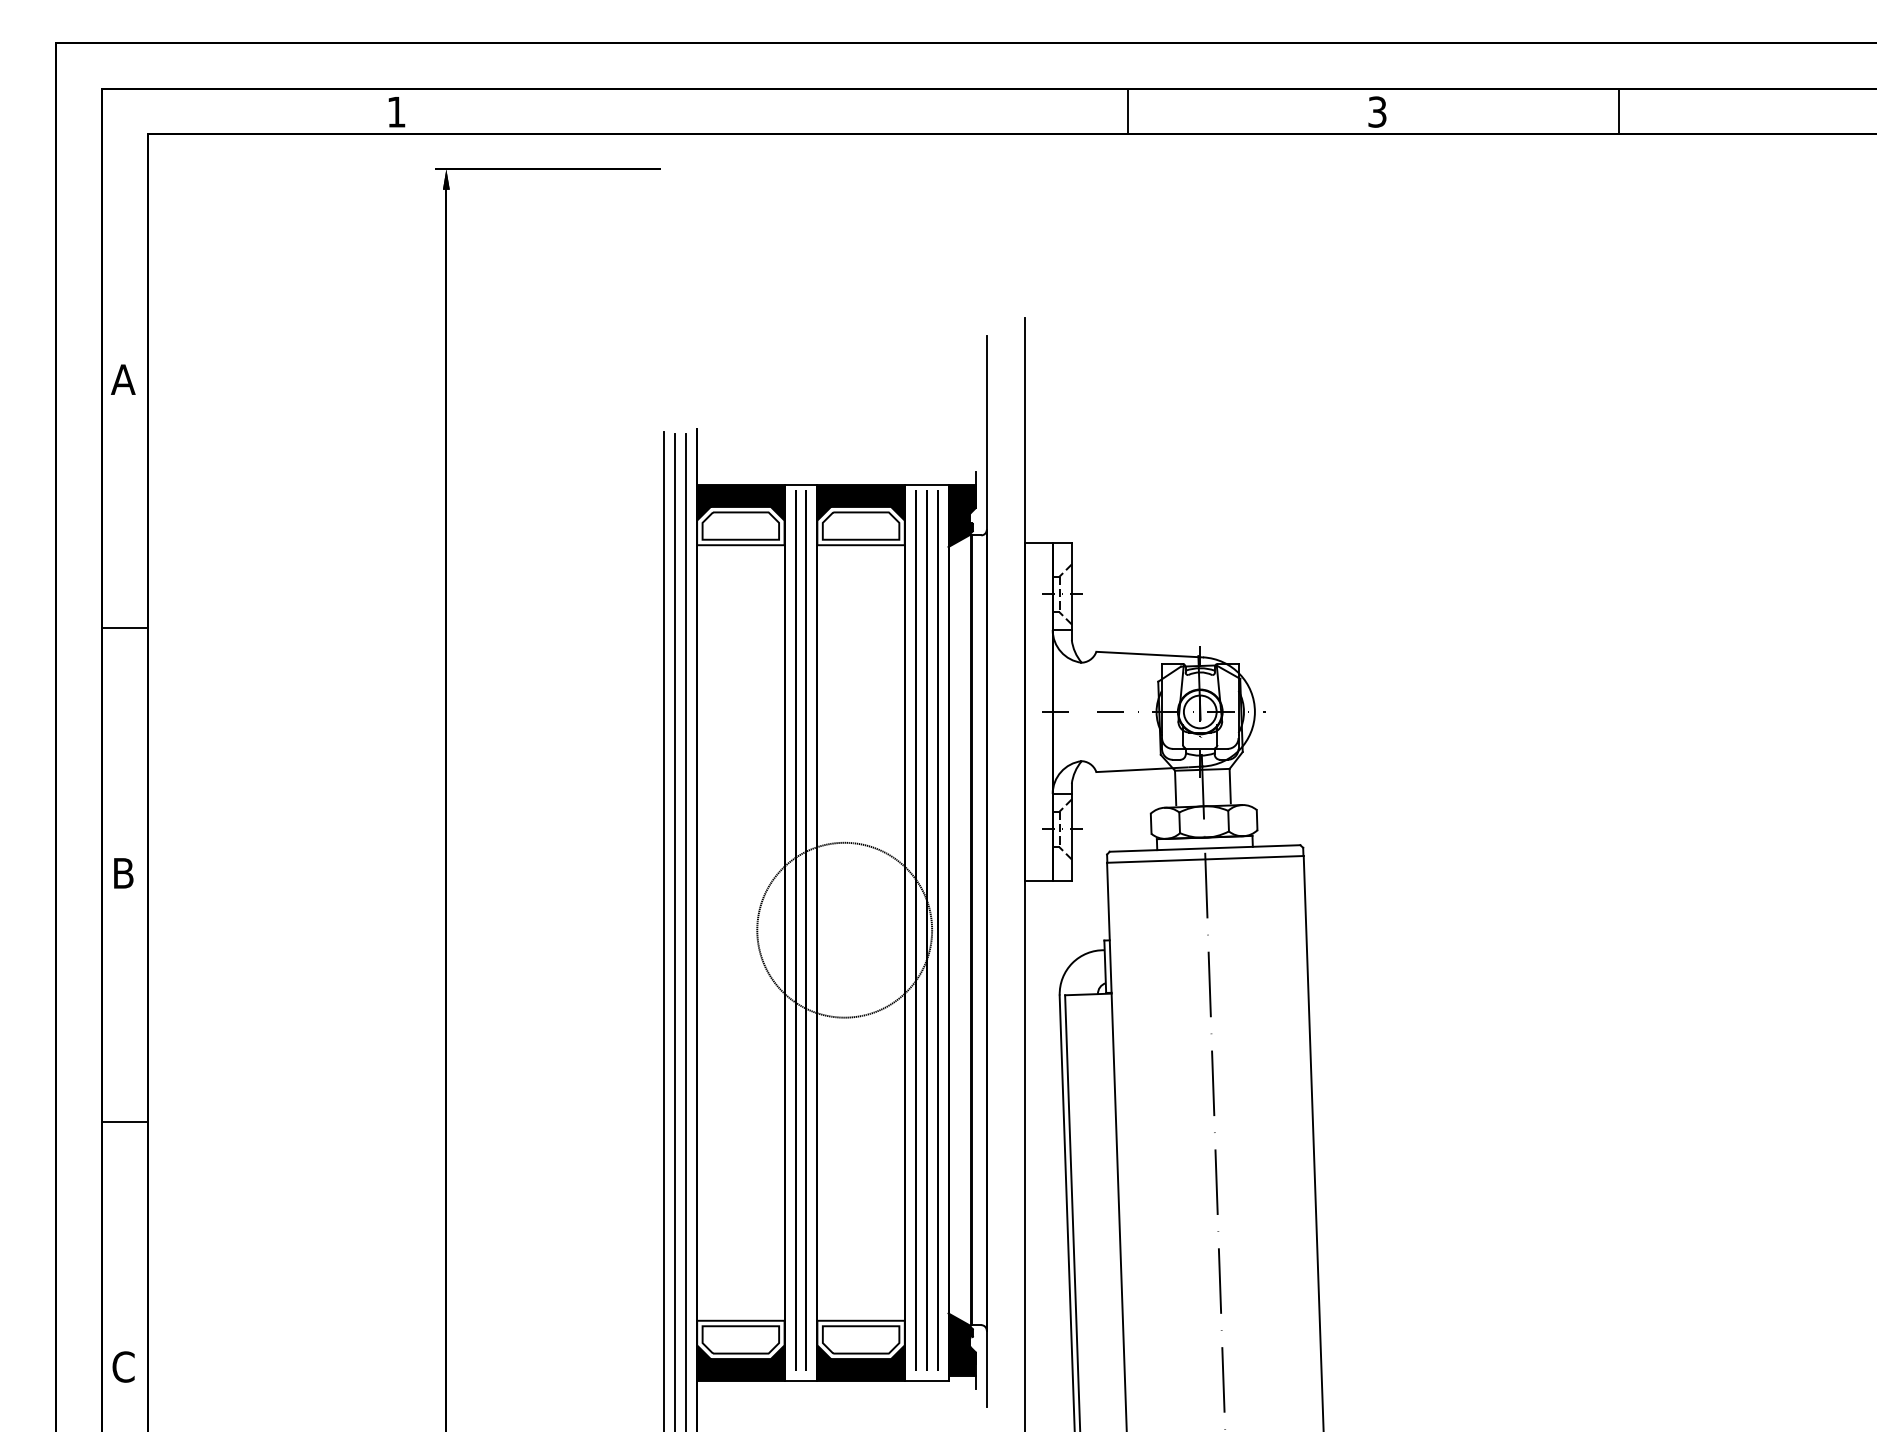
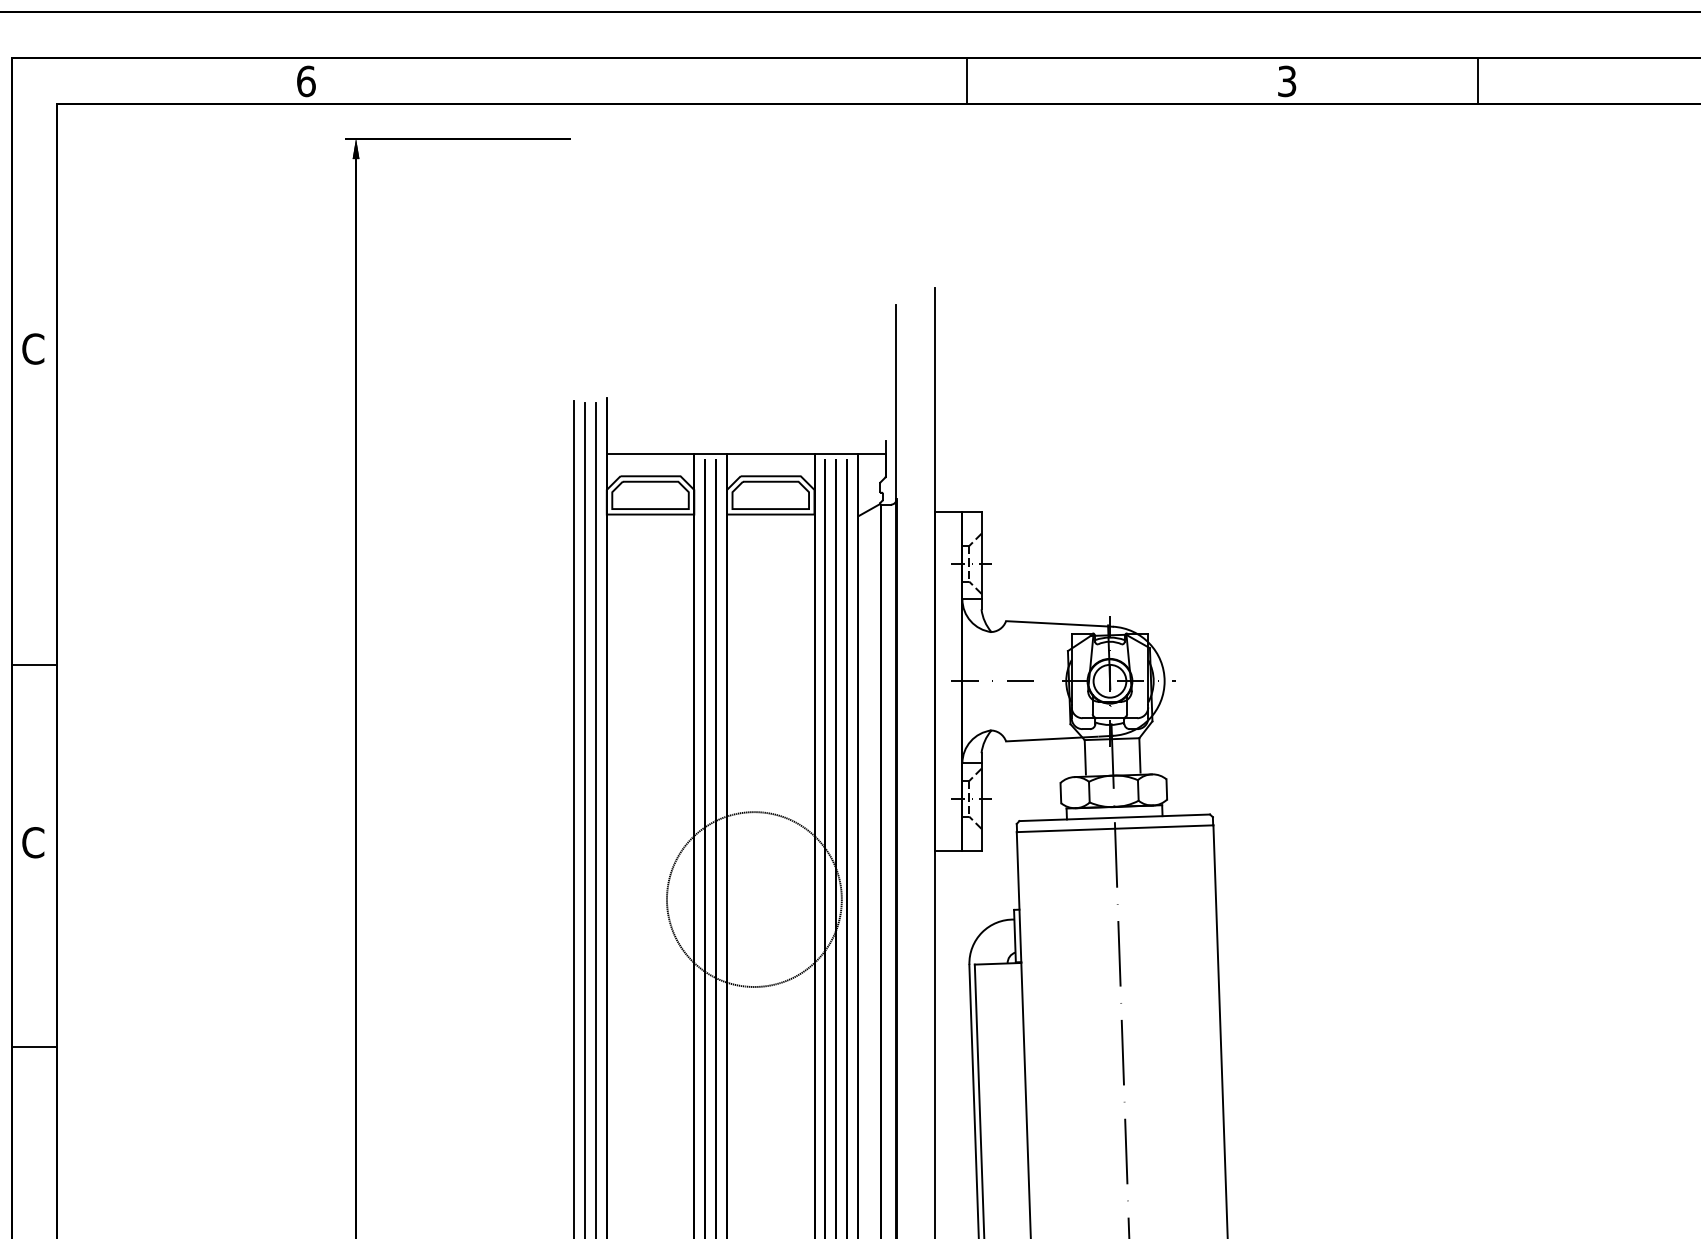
text: (396, 111) -> (306, 80), 1 -> 6
line: (1128, 111) -> (967, 80), moved
line: (1618, 111) -> (1477, 80), moved
text: (123, 379) -> (33, 348), A -> C
fill: (740, 502) -> (650, 471), removed
fill: (860, 502) -> (770, 471), removed
fill: (961, 515) -> (871, 484), removed
line: (124, 627) -> (34, 664), moved
text: (123, 873) -> (33, 842), B -> C
line: (124, 1121) -> (34, 1046), moved

